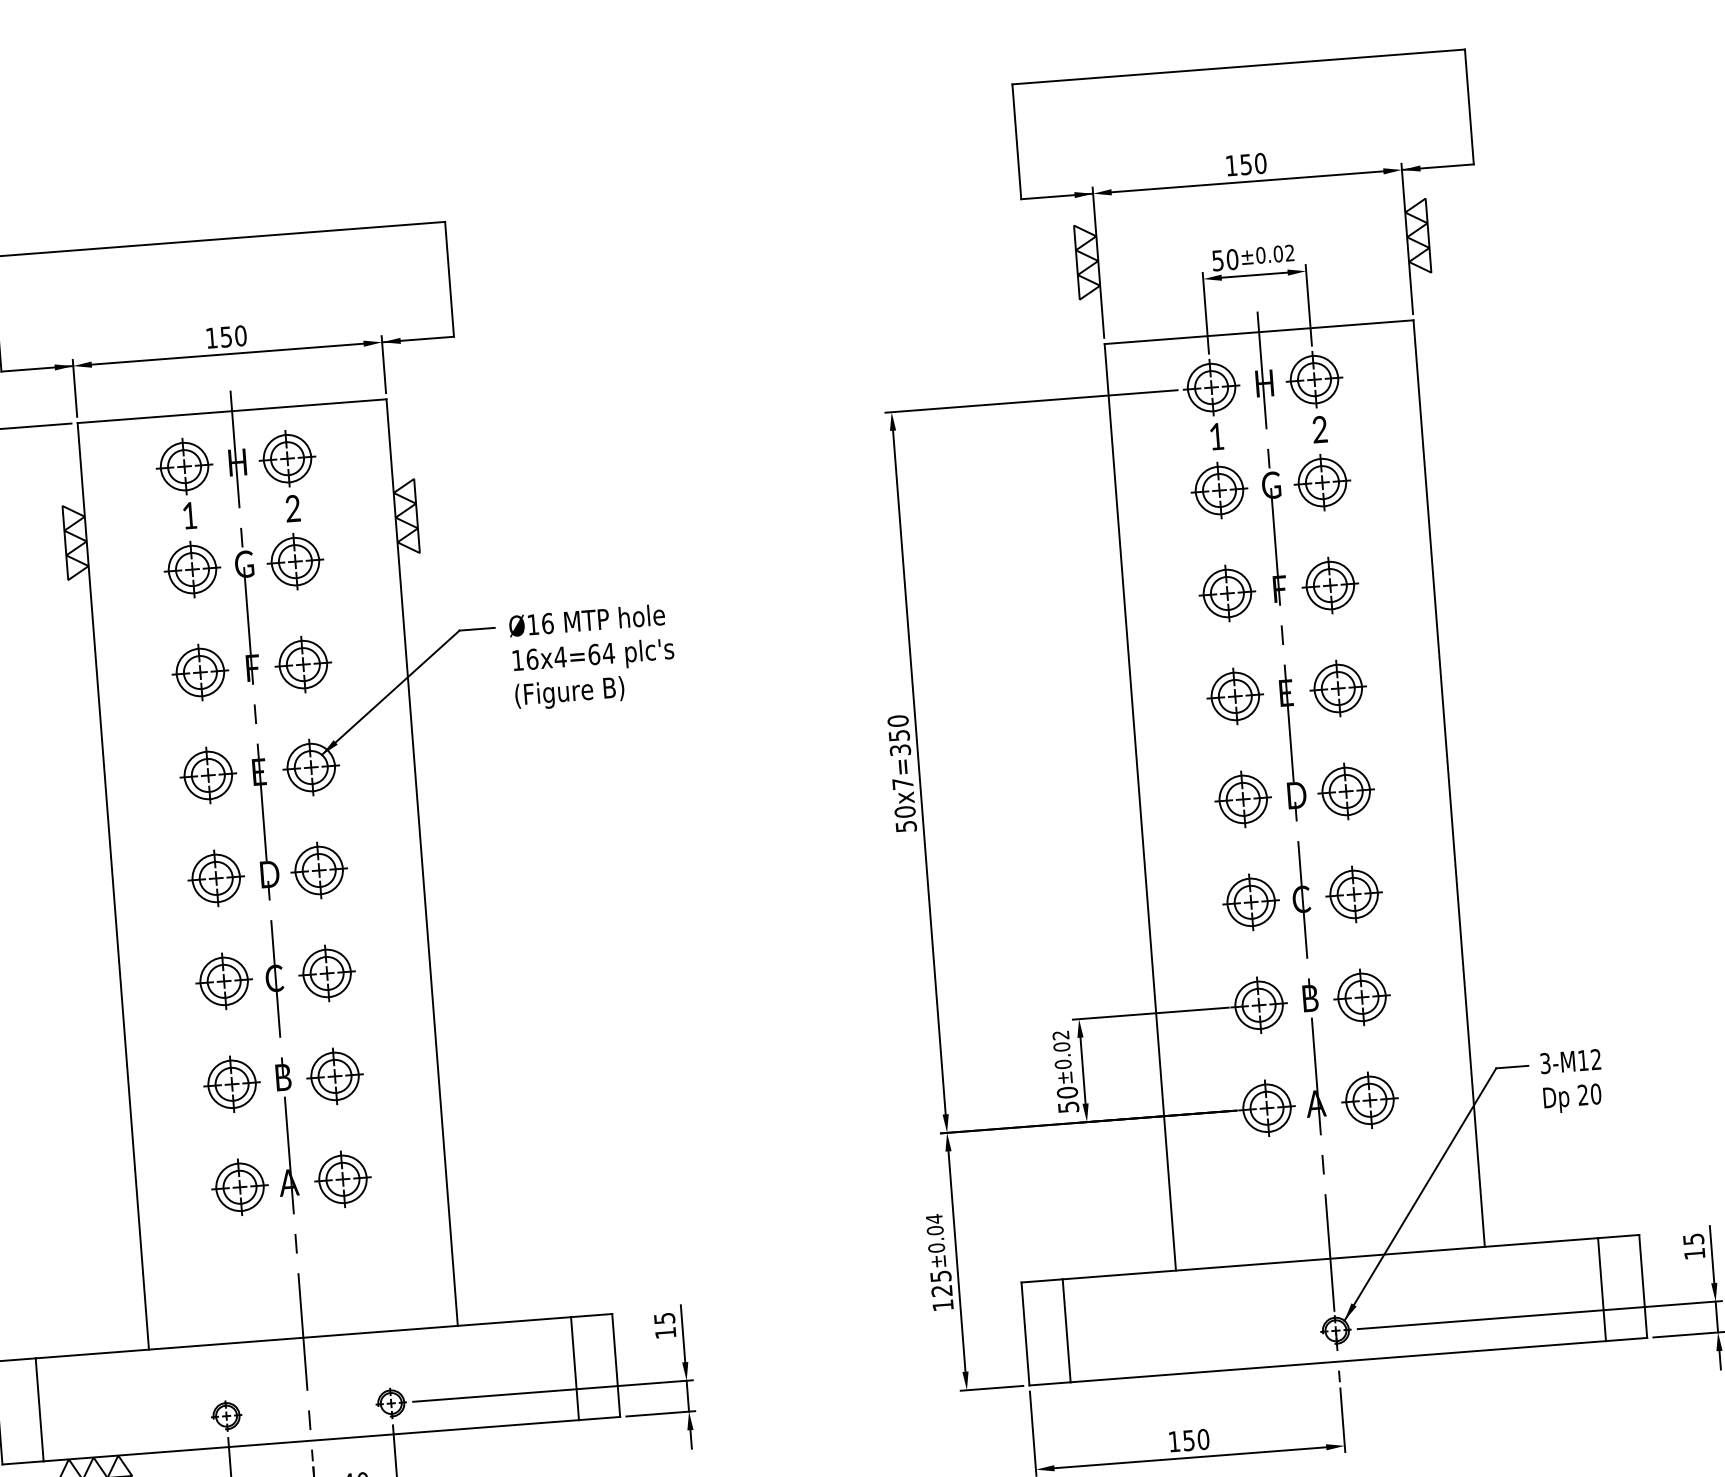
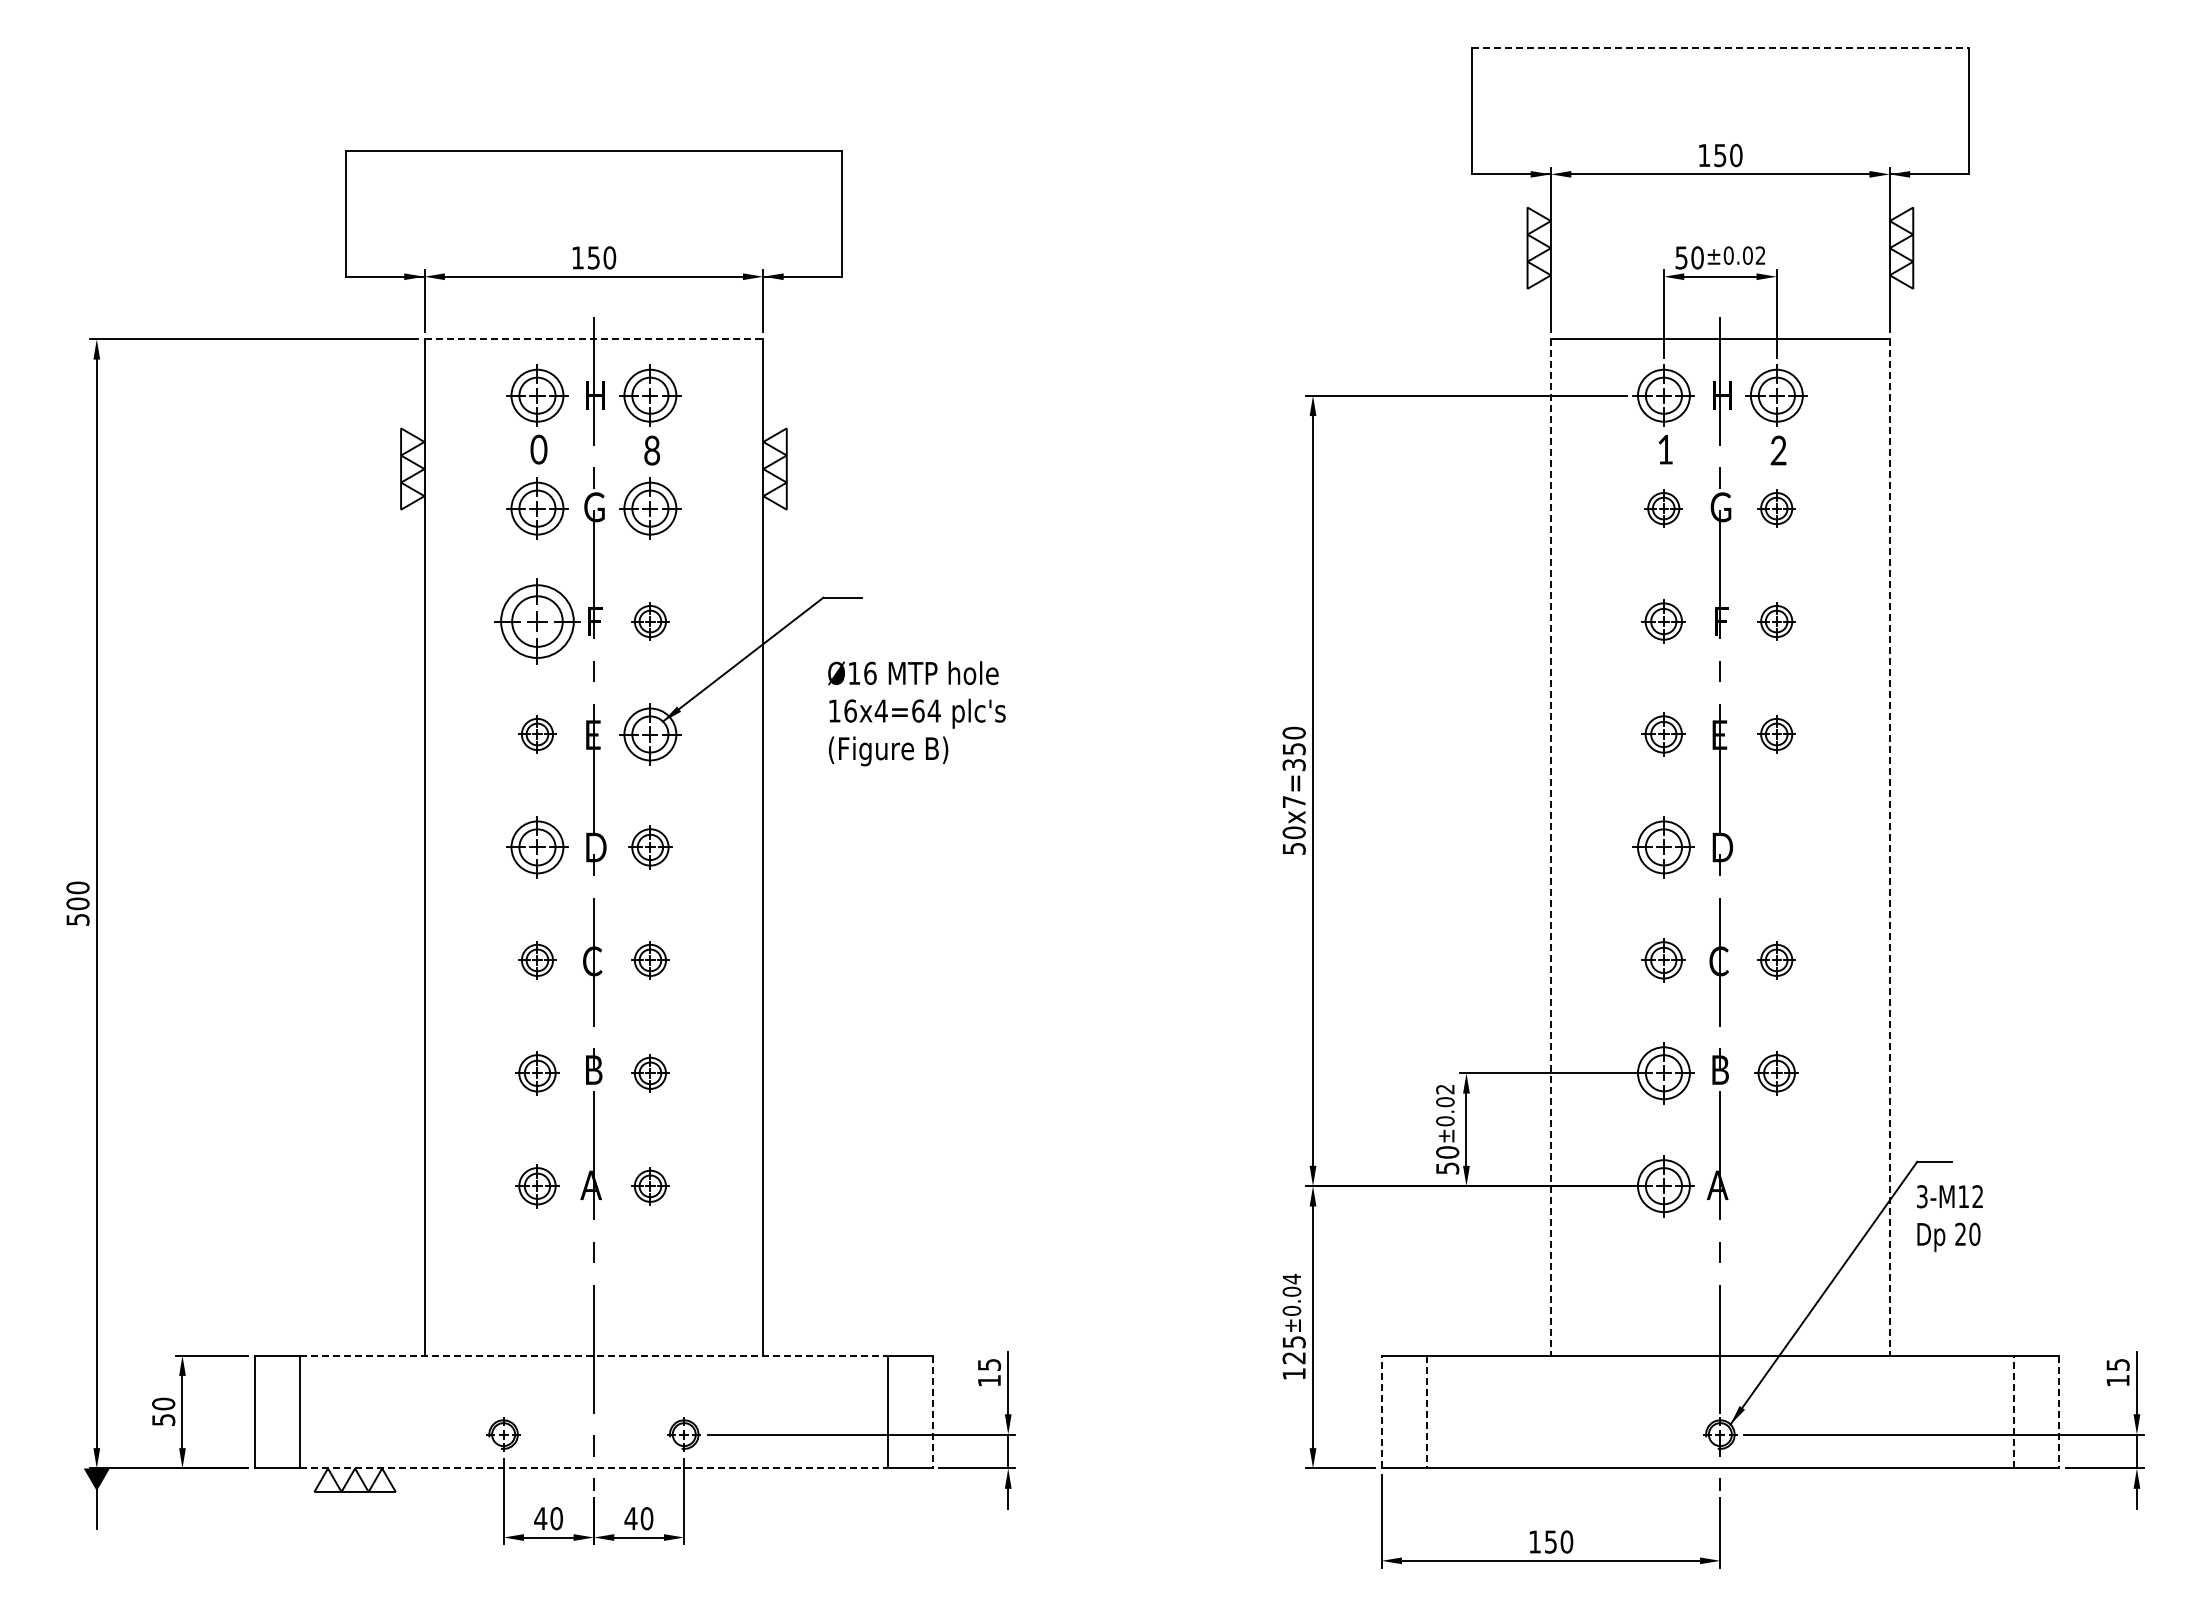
line: (1238, 67) -> (1720, 48), solid -> dashed
line: (232, 411) -> (594, 339), solid -> dashed
part: (1322, 482) -> (1776, 508), size x0.6
part: (1219, 490) -> (1663, 508), size x0.6
text: (293, 509) -> (652, 451), 2 -> 8
text: (189, 515) -> (538, 449), 1 -> 0
part: (1330, 585) -> (1776, 621), size x0.6
part: (1227, 593) -> (1663, 621), size x0.7
text: (592, 656) -> (916, 713), moved
part: (303, 664) -> (650, 621), size x0.6
part: (200, 672) -> (537, 621), size x1.4
part: (1337, 688) -> (1776, 734), size x0.6
part: (1234, 696) -> (1663, 734), size x0.7
part: (208, 775) -> (537, 734), size x0.6
line: (1448, 783) -> (1889, 847), solid -> dashed
part: (1345, 791) -> (1776, 847), removed
line: (1140, 807) -> (1551, 847), solid -> dashed
part: (319, 870) -> (650, 847), size x0.7
part: (1353, 894) -> (1776, 960), size x0.6
part: (1250, 902) -> (1663, 960), size x0.7
part: (327, 973) -> (650, 960), size x0.6
part: (224, 981) -> (537, 960), size x0.6
part: (1361, 997) -> (1776, 1073), size x0.7
part: (335, 1076) -> (650, 1073), size x0.6
text: (1571, 1081) -> (1949, 1218), moved
part: (232, 1084) -> (537, 1073), size x0.7
part: (1369, 1100) -> (1776, 1186), removed
part: (343, 1179) -> (650, 1186), size x0.6
part: (240, 1187) -> (537, 1186), size x0.7
line: (1643, 1286) -> (2059, 1412), solid -> dashed
line: (1602, 1289) -> (2014, 1411), solid -> dashed
line: (1066, 1331) -> (1426, 1412), solid -> dashed
line: (1025, 1333) -> (1381, 1411), solid -> dashed
line: (302, 1337) -> (593, 1355), solid -> dashed
line: (616, 1365) -> (932, 1412), solid -> dashed
line: (310, 1440) -> (593, 1468), solid -> dashed

